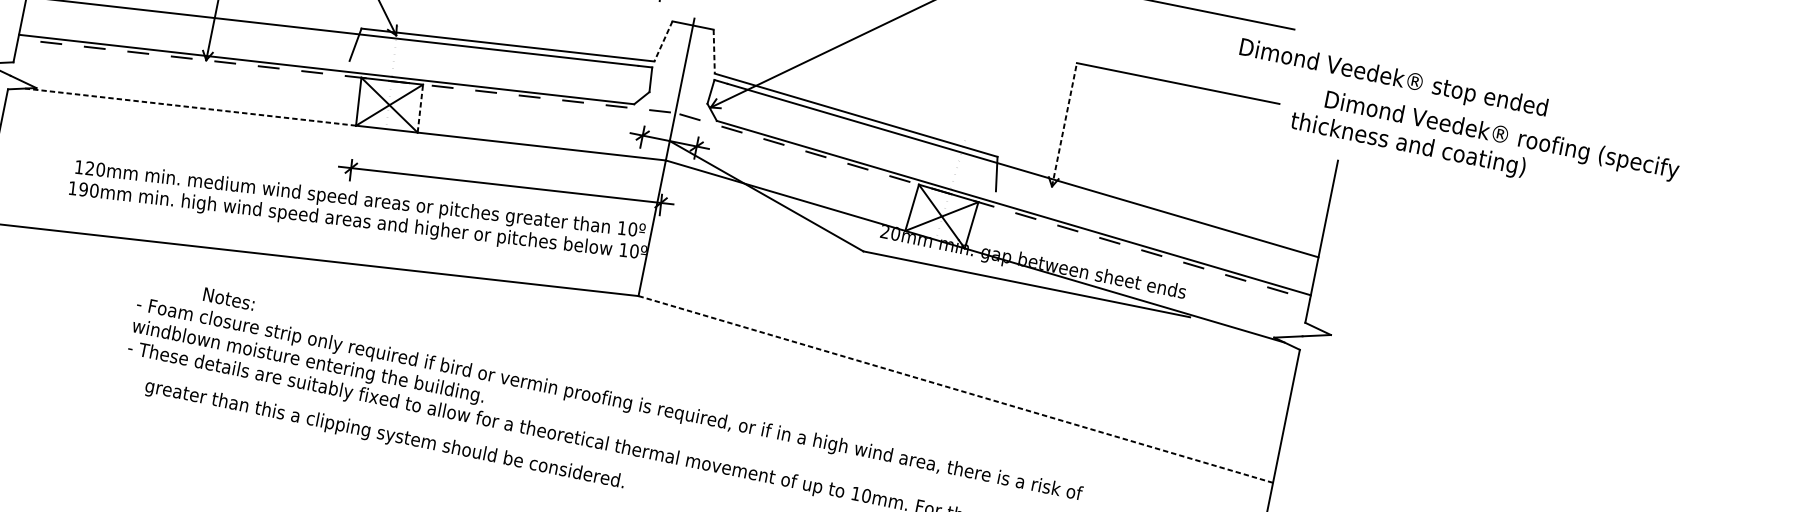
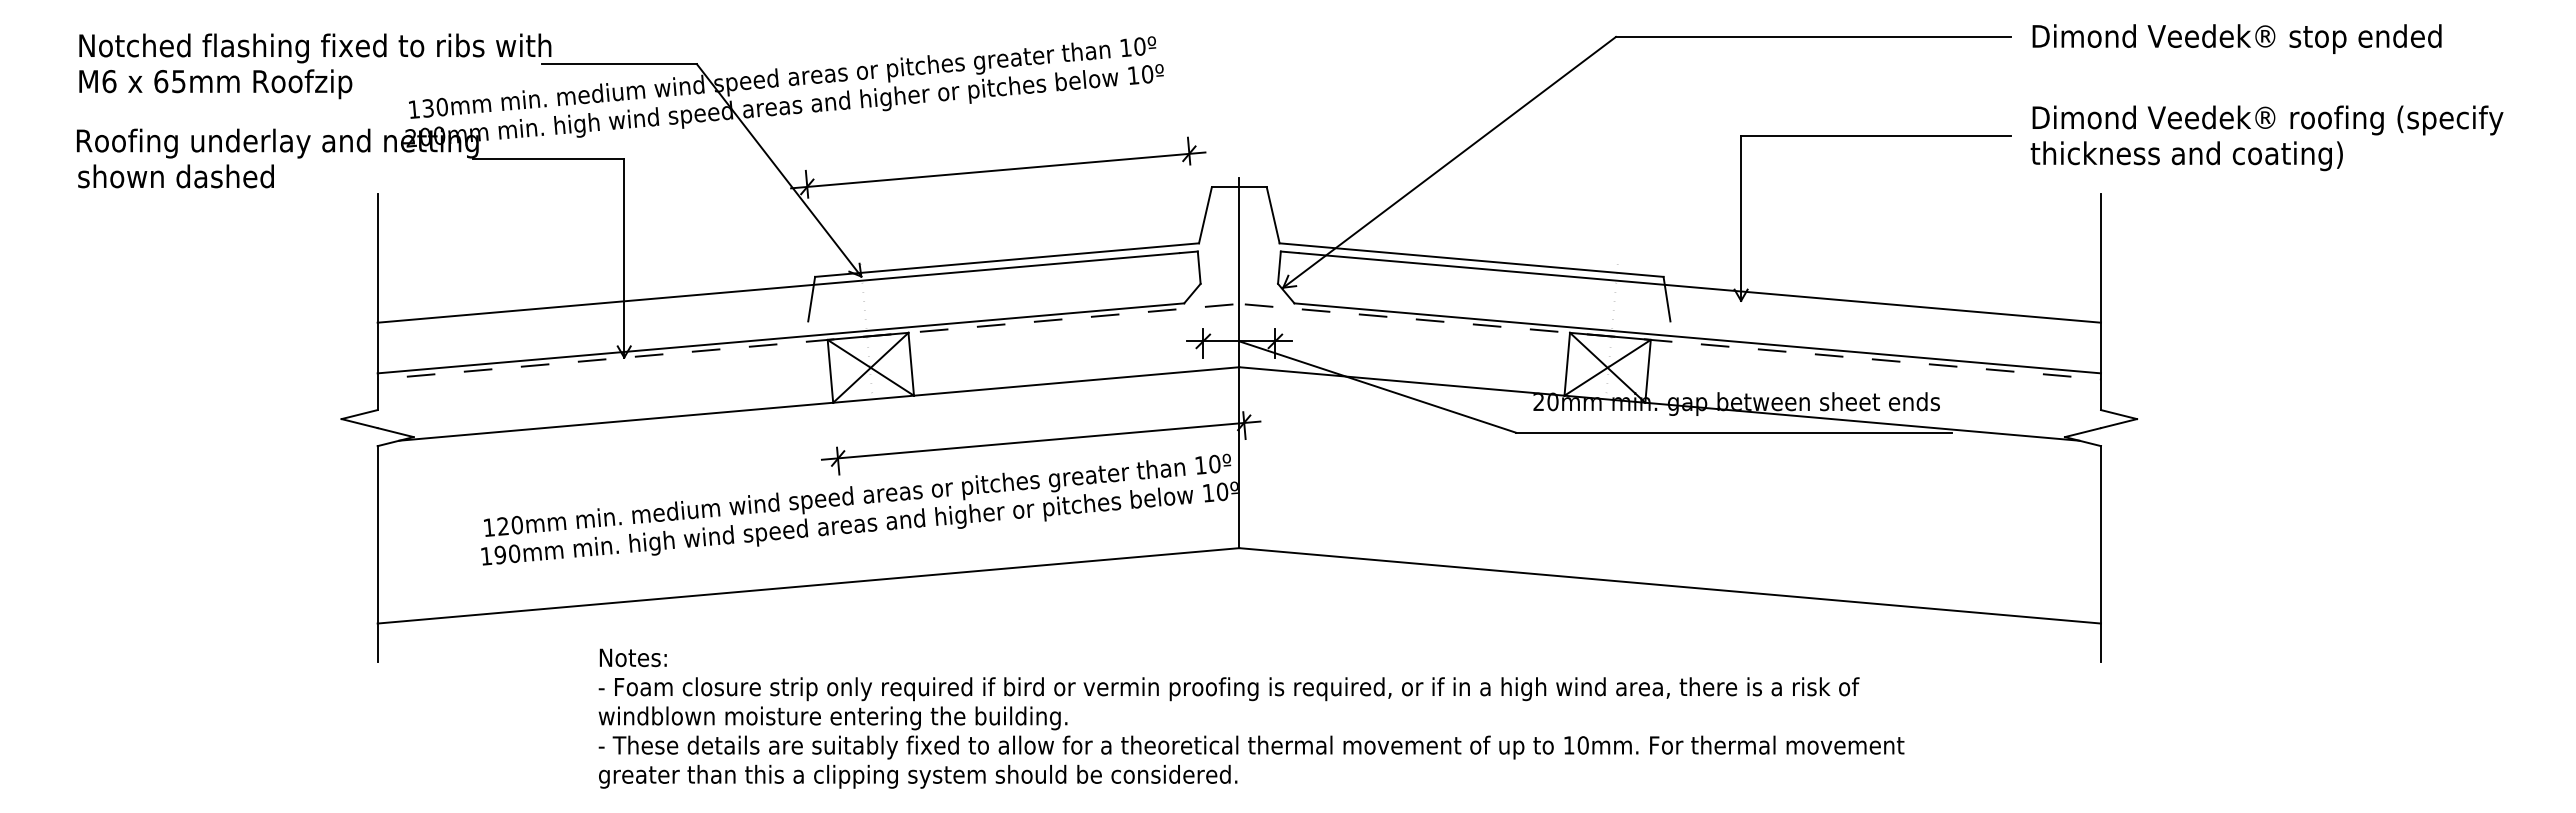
line: (663, 41) -> (1205, 215), dashed -> solid
line: (714, 51) -> (1273, 215), dashed -> solid
text: (1393, 78) -> (2236, 38), moved
line: (190, 106) -> (616, 421), dashed -> solid
line: (420, 108) -> (911, 364), dashed -> solid
line: (1064, 124) -> (1741, 218), dashed -> solid
text: (1501, 136) -> (2267, 120), moved
text: (228, 298) -> (632, 657), moved
line: (956, 389) -> (1670, 585), dashed -> solid
text: (385, 434) -> (918, 776), moved

